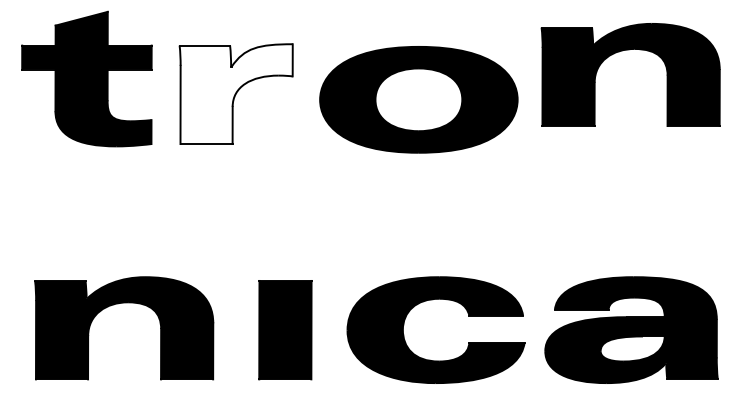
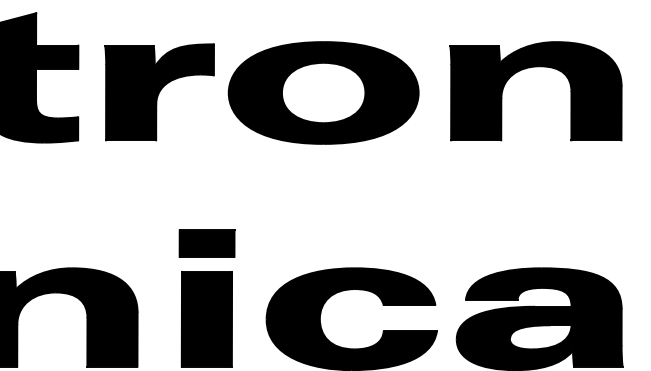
part: (629, 50) -> (534, 67), moved
fill: (235, 94) -> (158, 92), added
part: (418, 99) -> (323, 92), moved
part: (285, 251) -> (207, 243), added

